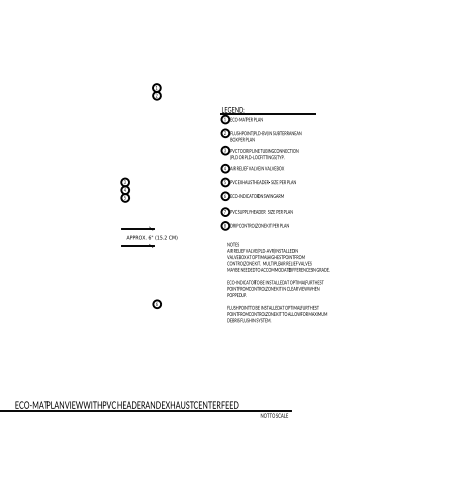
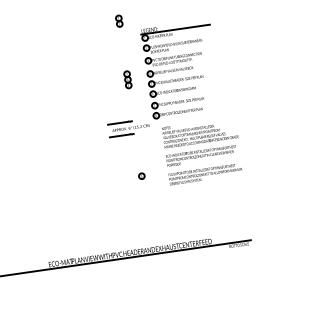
part: (267, 168) -> (181, 69), moved
part: (124, 189) -> (127, 79), moved
text: (278, 282) -> (203, 151), moved

